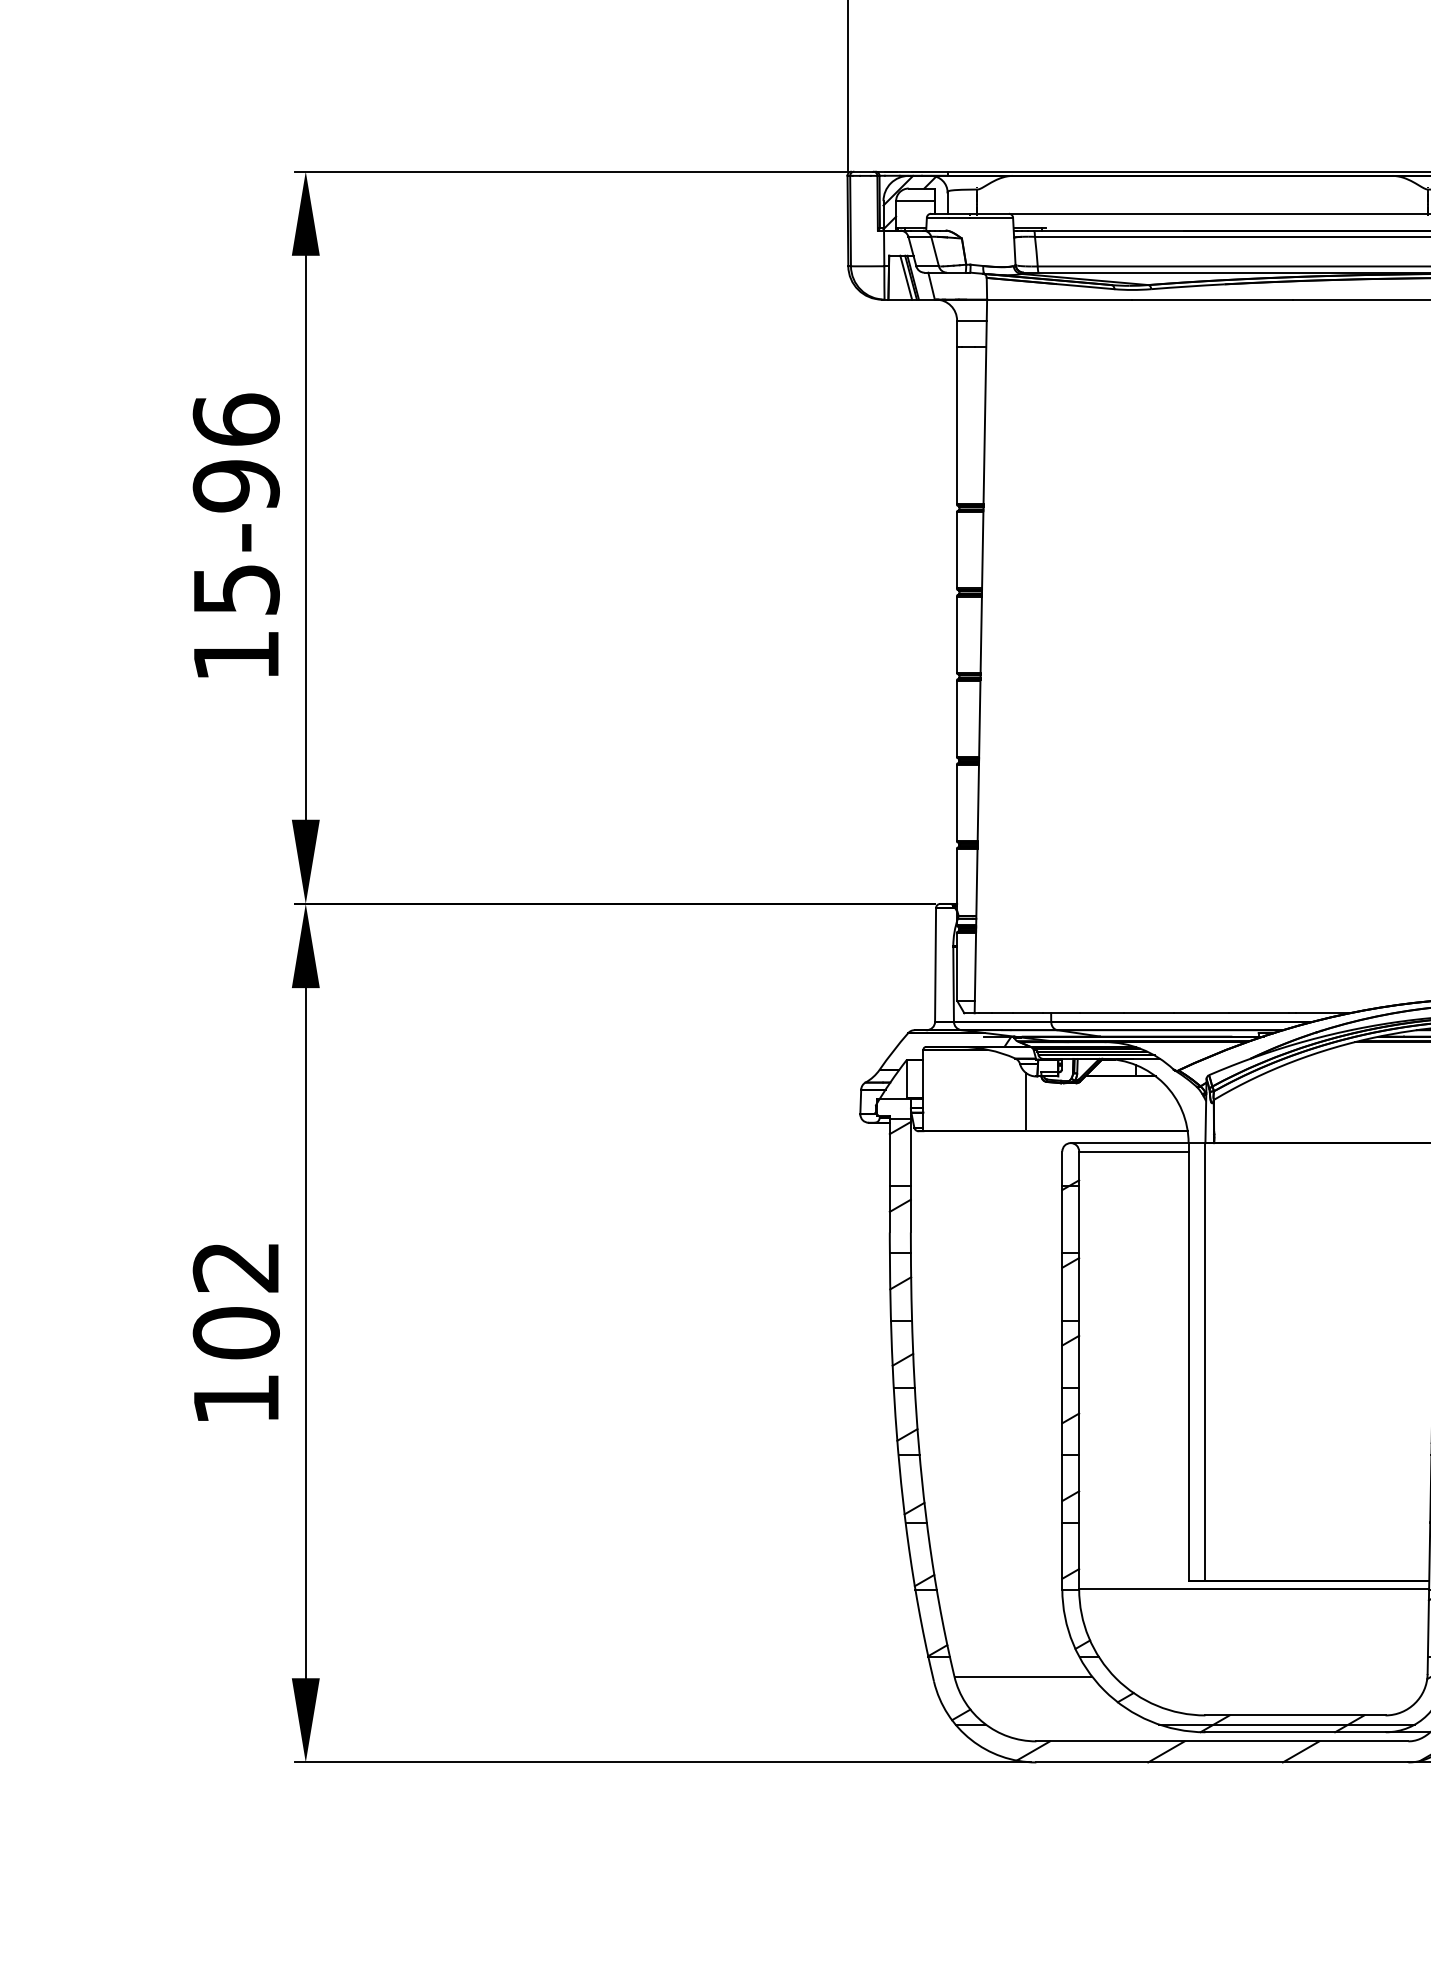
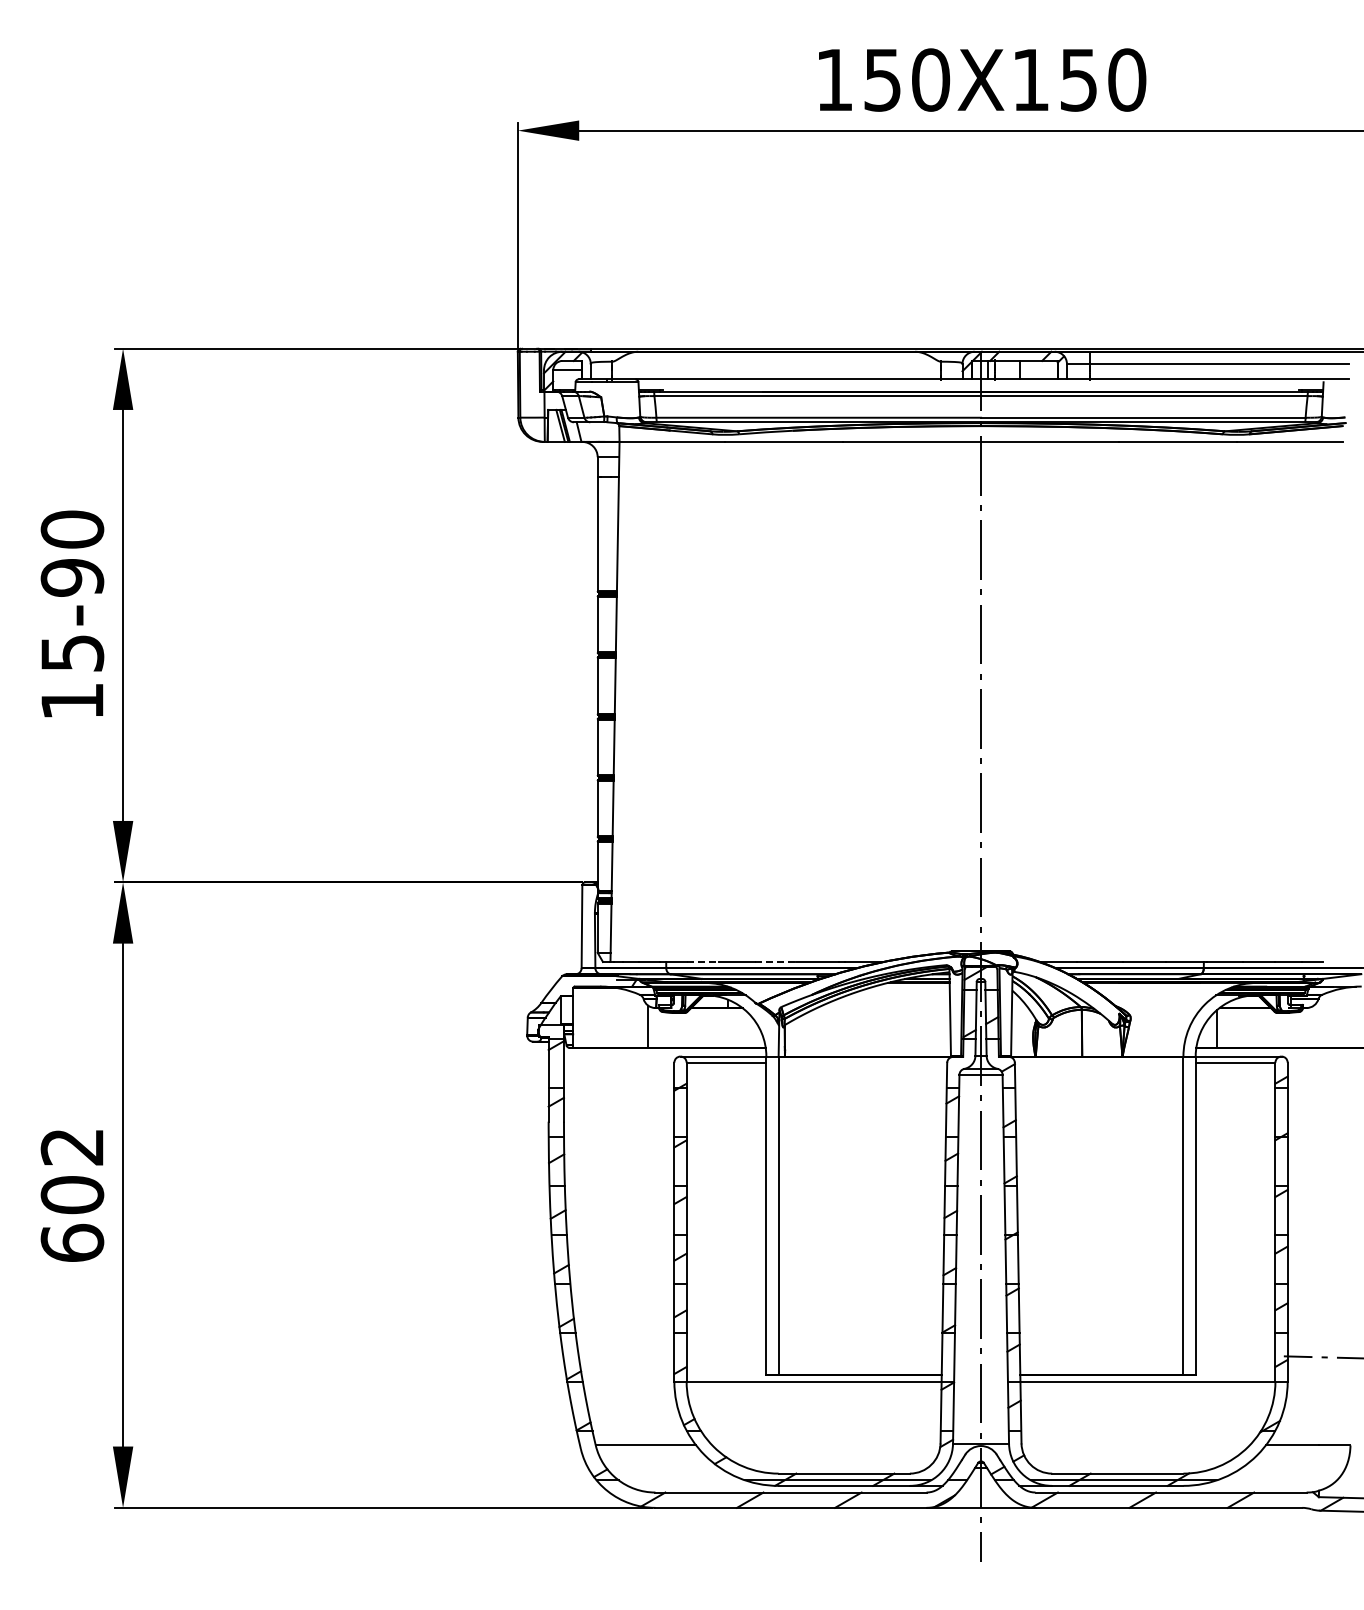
text: (236, 419) -> (72, 529), 15-96 -> 15-90
line: (1102, 1012) -> (703, 961), solid -> dashed
line: (1202, 1012) -> (776, 961), solid -> dashed
text: (236, 1398) -> (72, 1242), 102 -> 602

